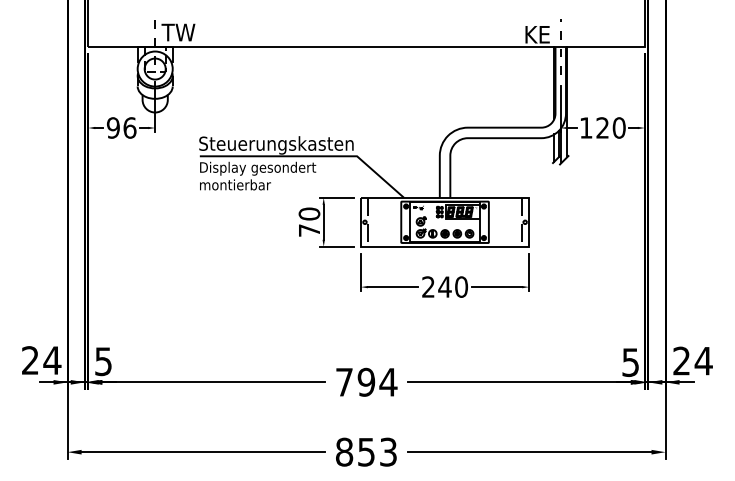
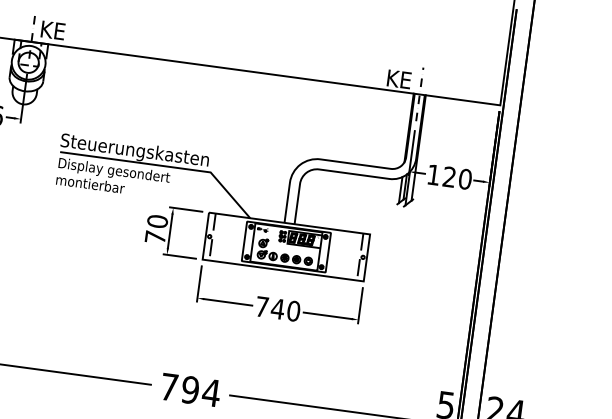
text: (178, 32) -> (55, 30), TW -> KE
text: (428, 286) -> (262, 306), 240 -> 740

